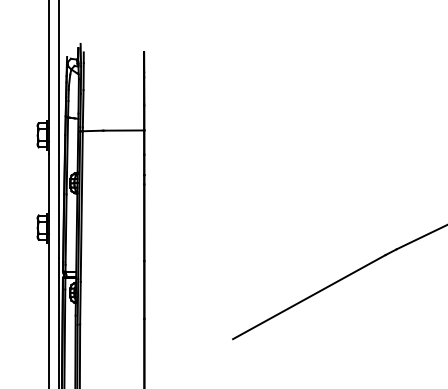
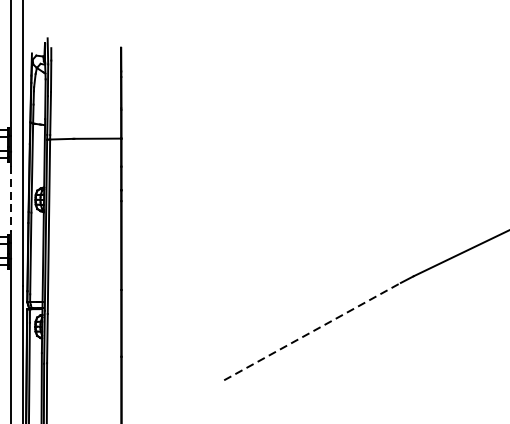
line: (49, 183) -> (11, 200), solid -> dashed
line: (309, 296) -> (312, 330), solid -> dashed

